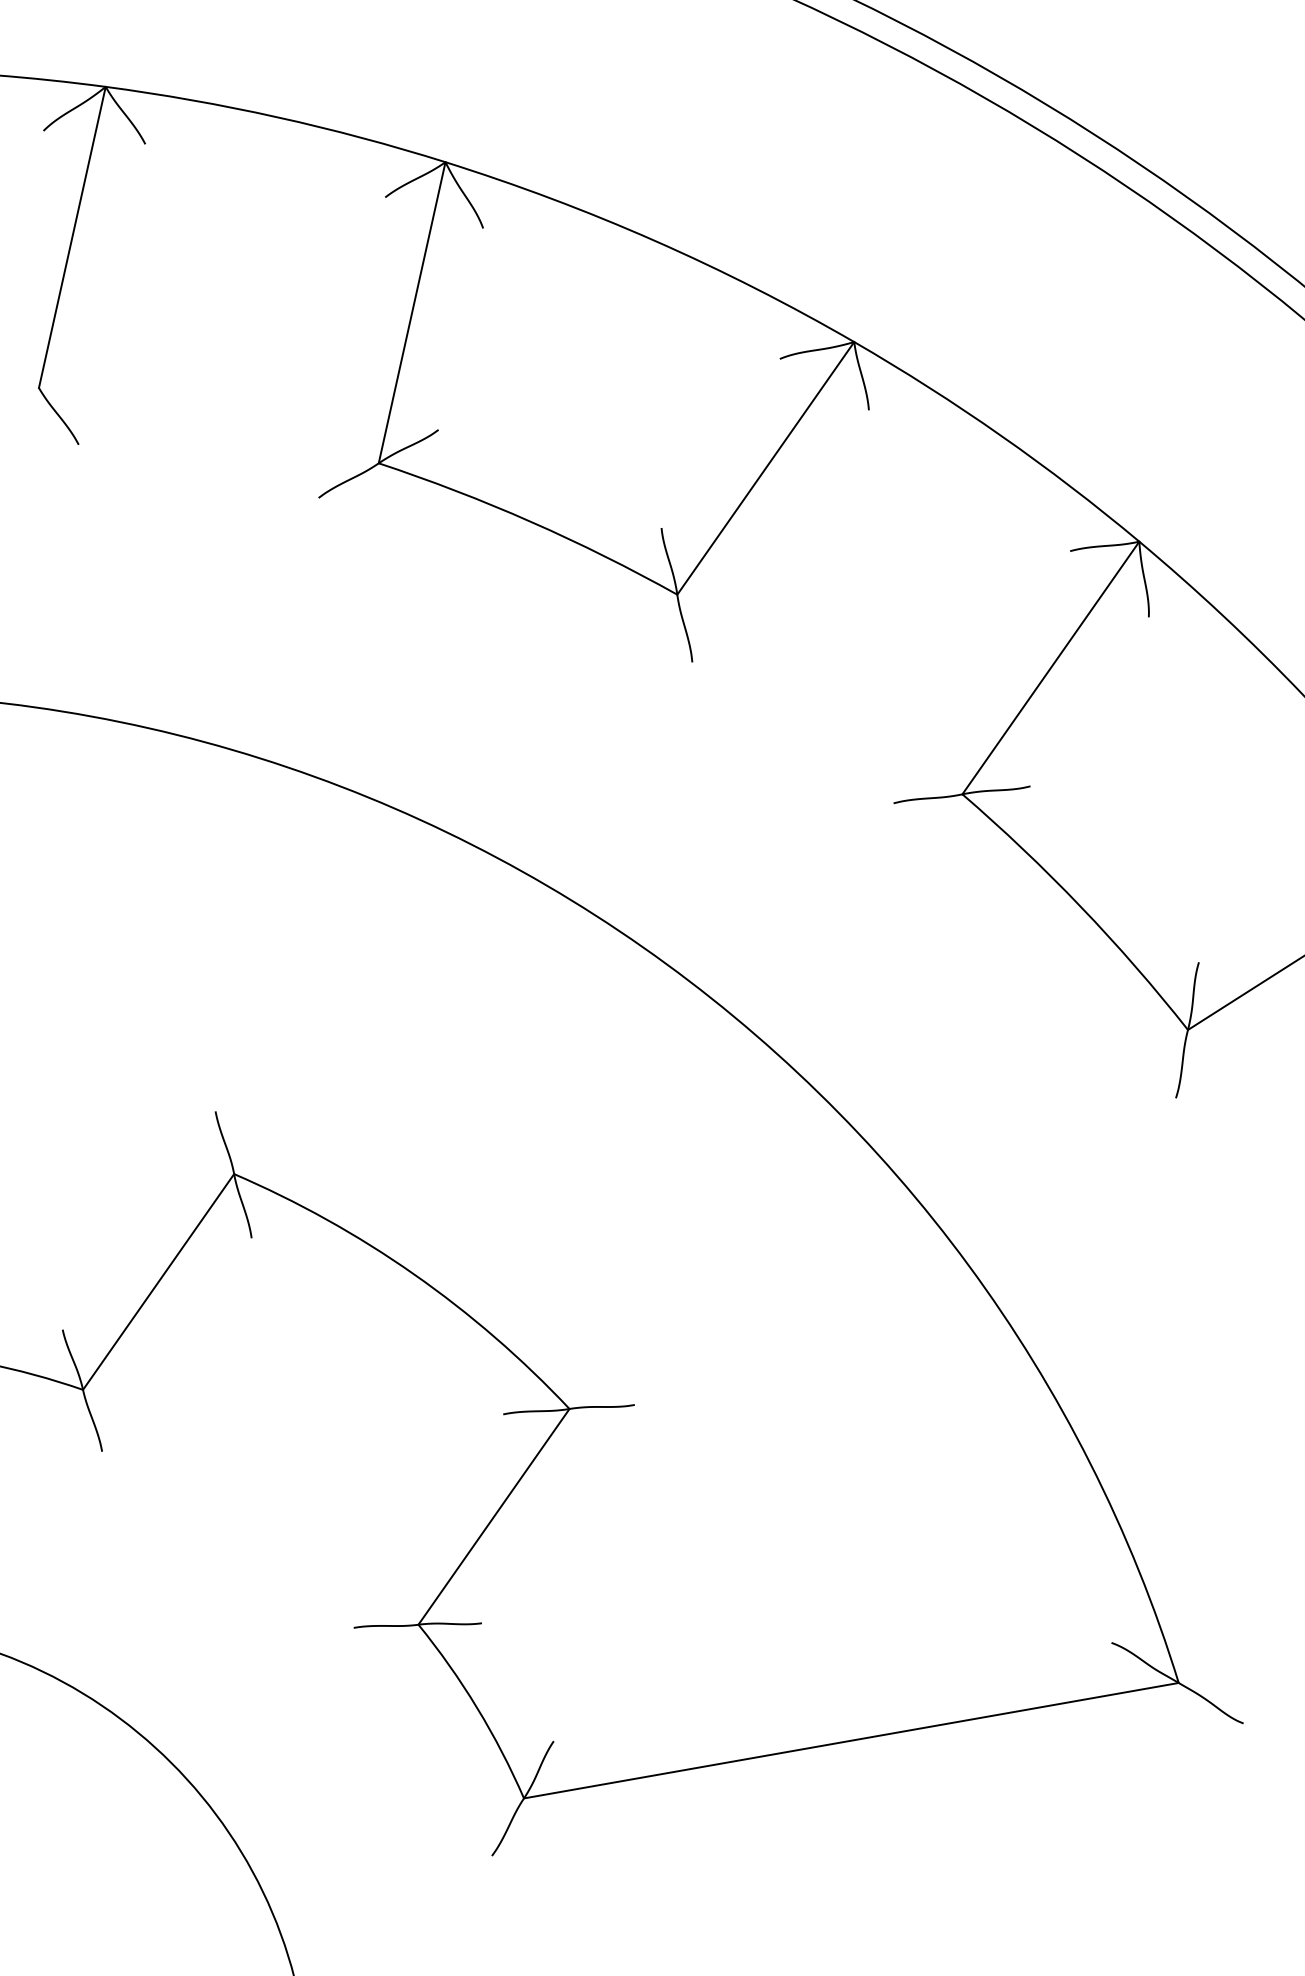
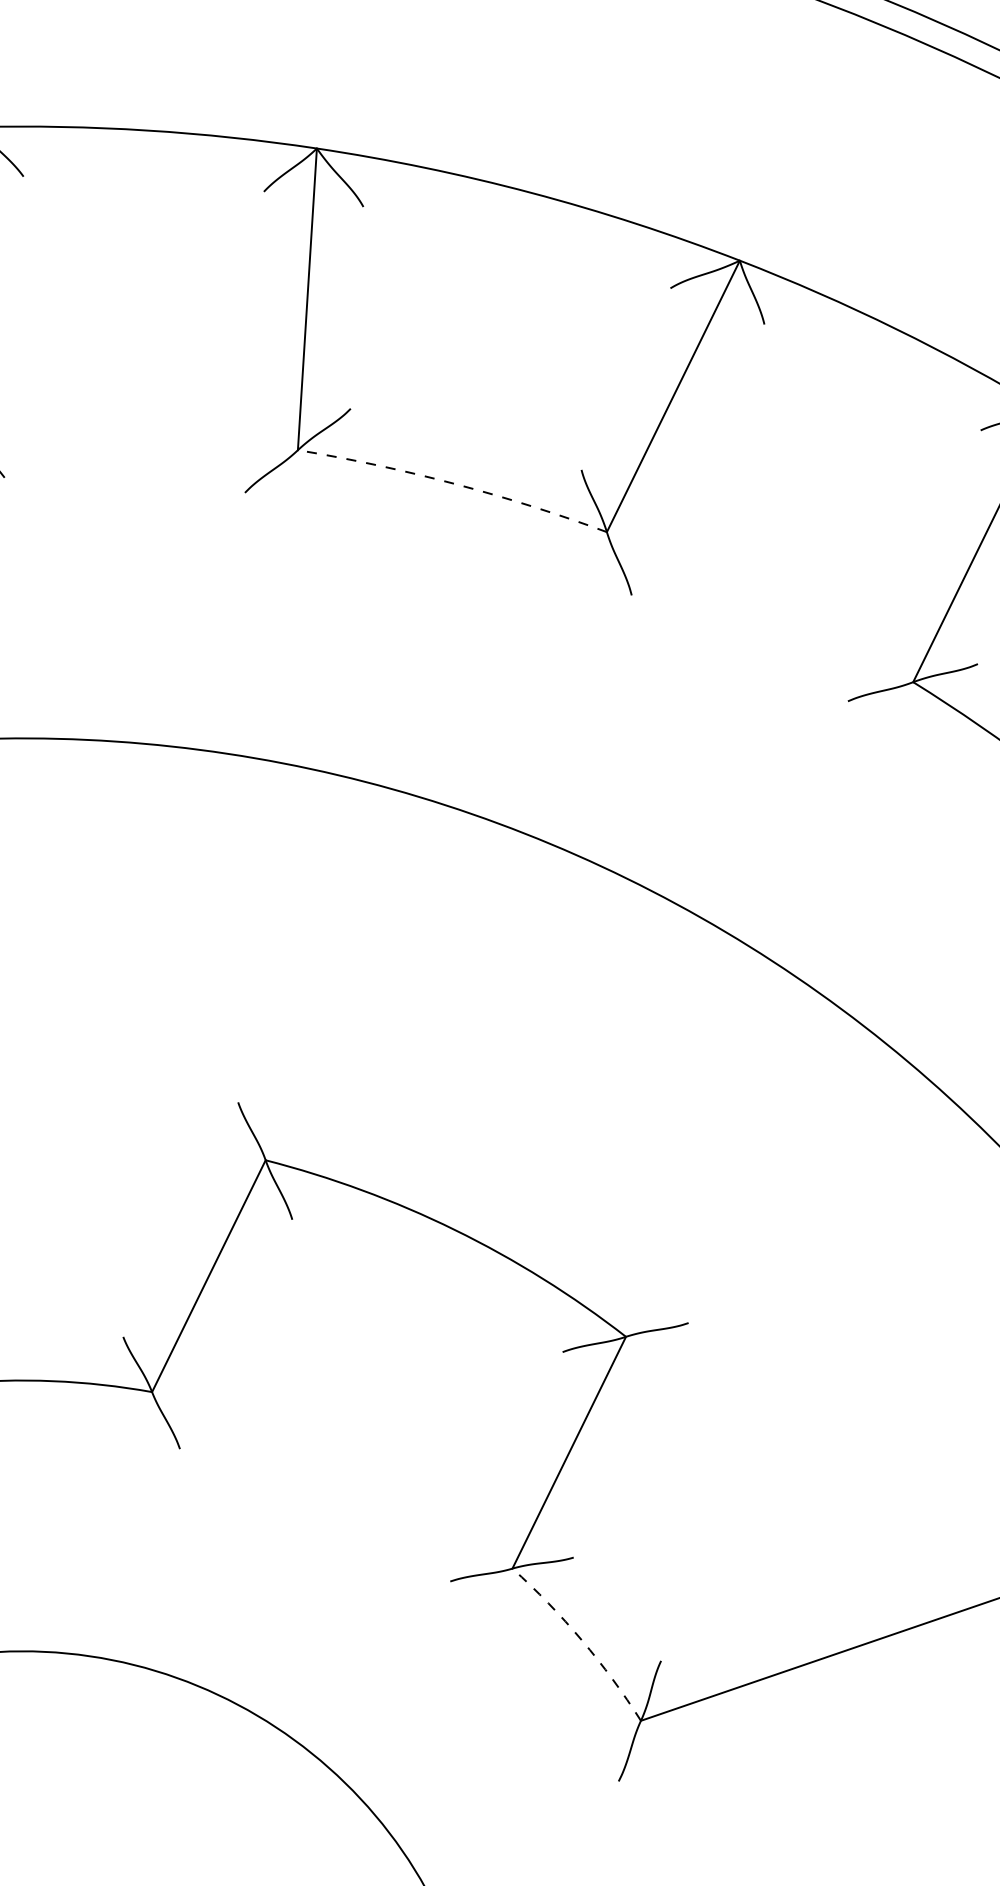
arc: (531, 521) -> (454, 483), solid -> dashed
arc: (477, 1707) -> (582, 1639), solid -> dashed

